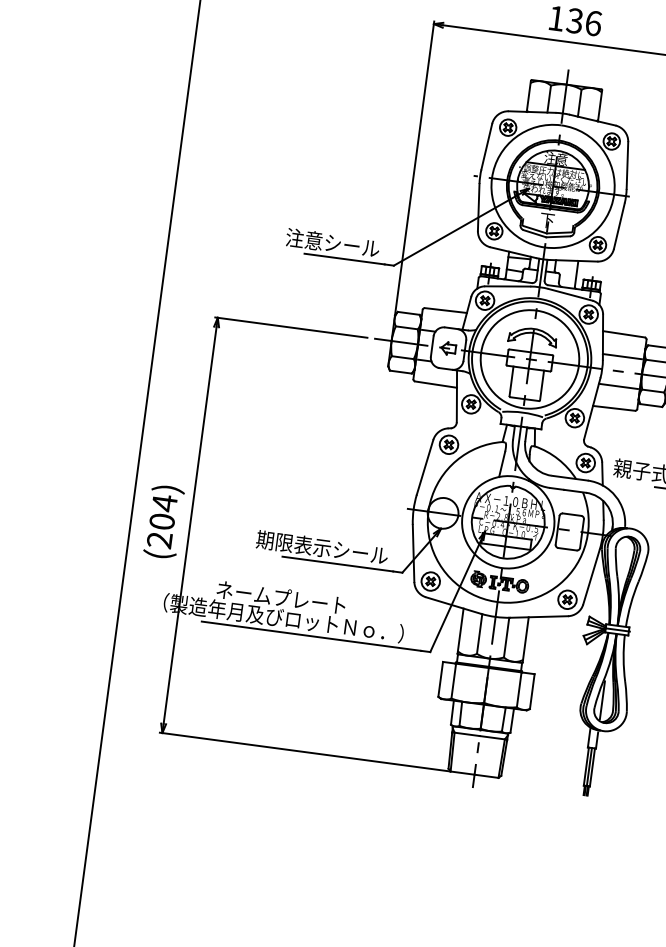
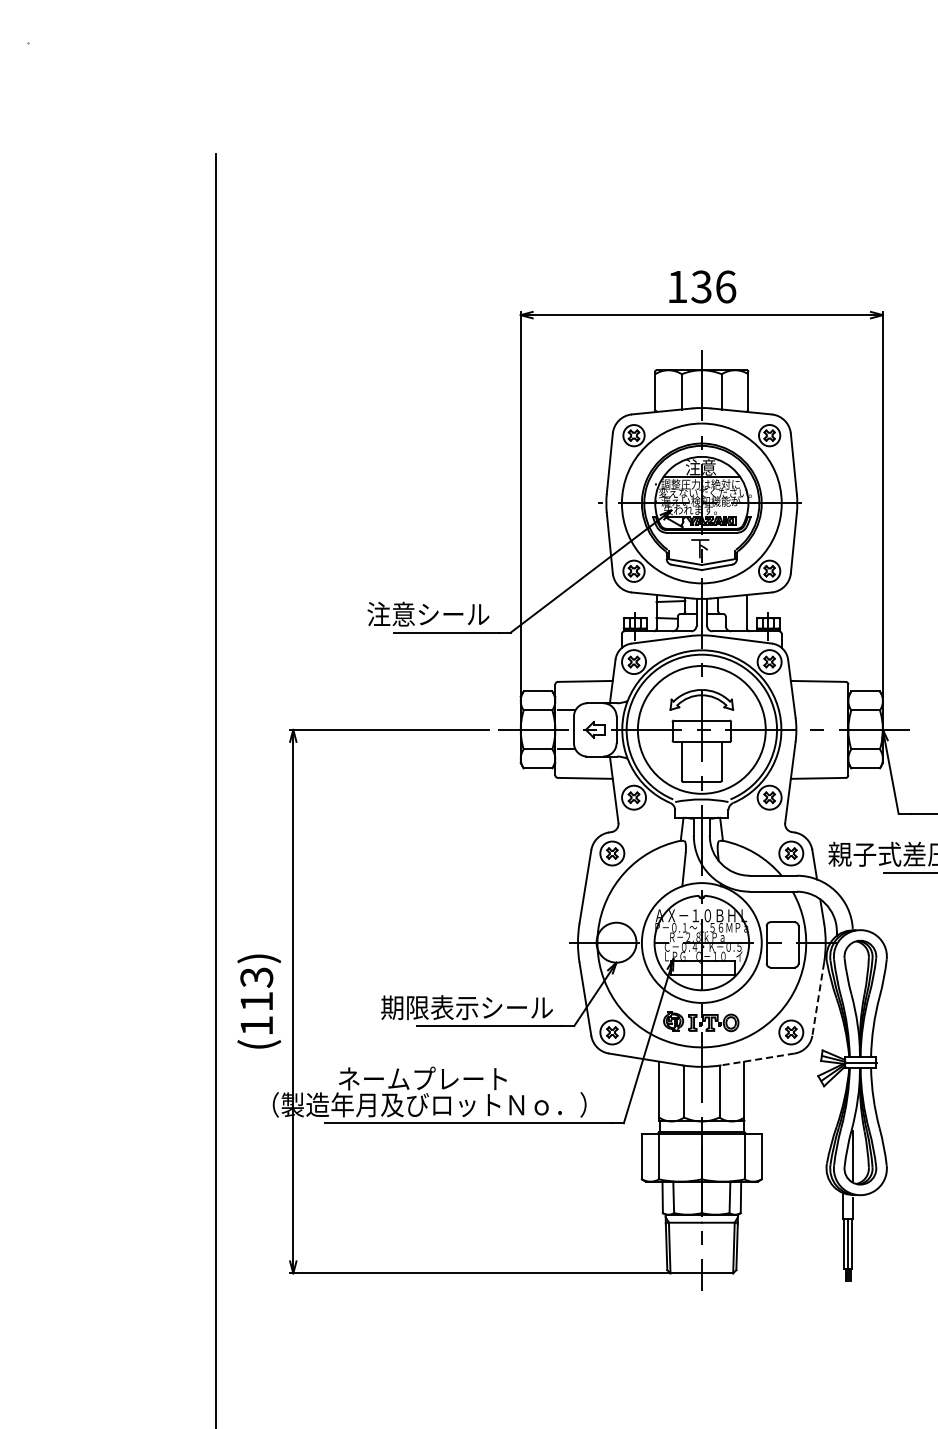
line: (621, 356) -> (819, 710), removed
line: (617, 386) -> (819, 749), removed
text: (162, 520) -> (256, 1000), (204) -> (113)
line: (591, 577) -> (818, 999), solid -> dashed
line: (538, 616) -> (757, 1059), solid -> dashed

